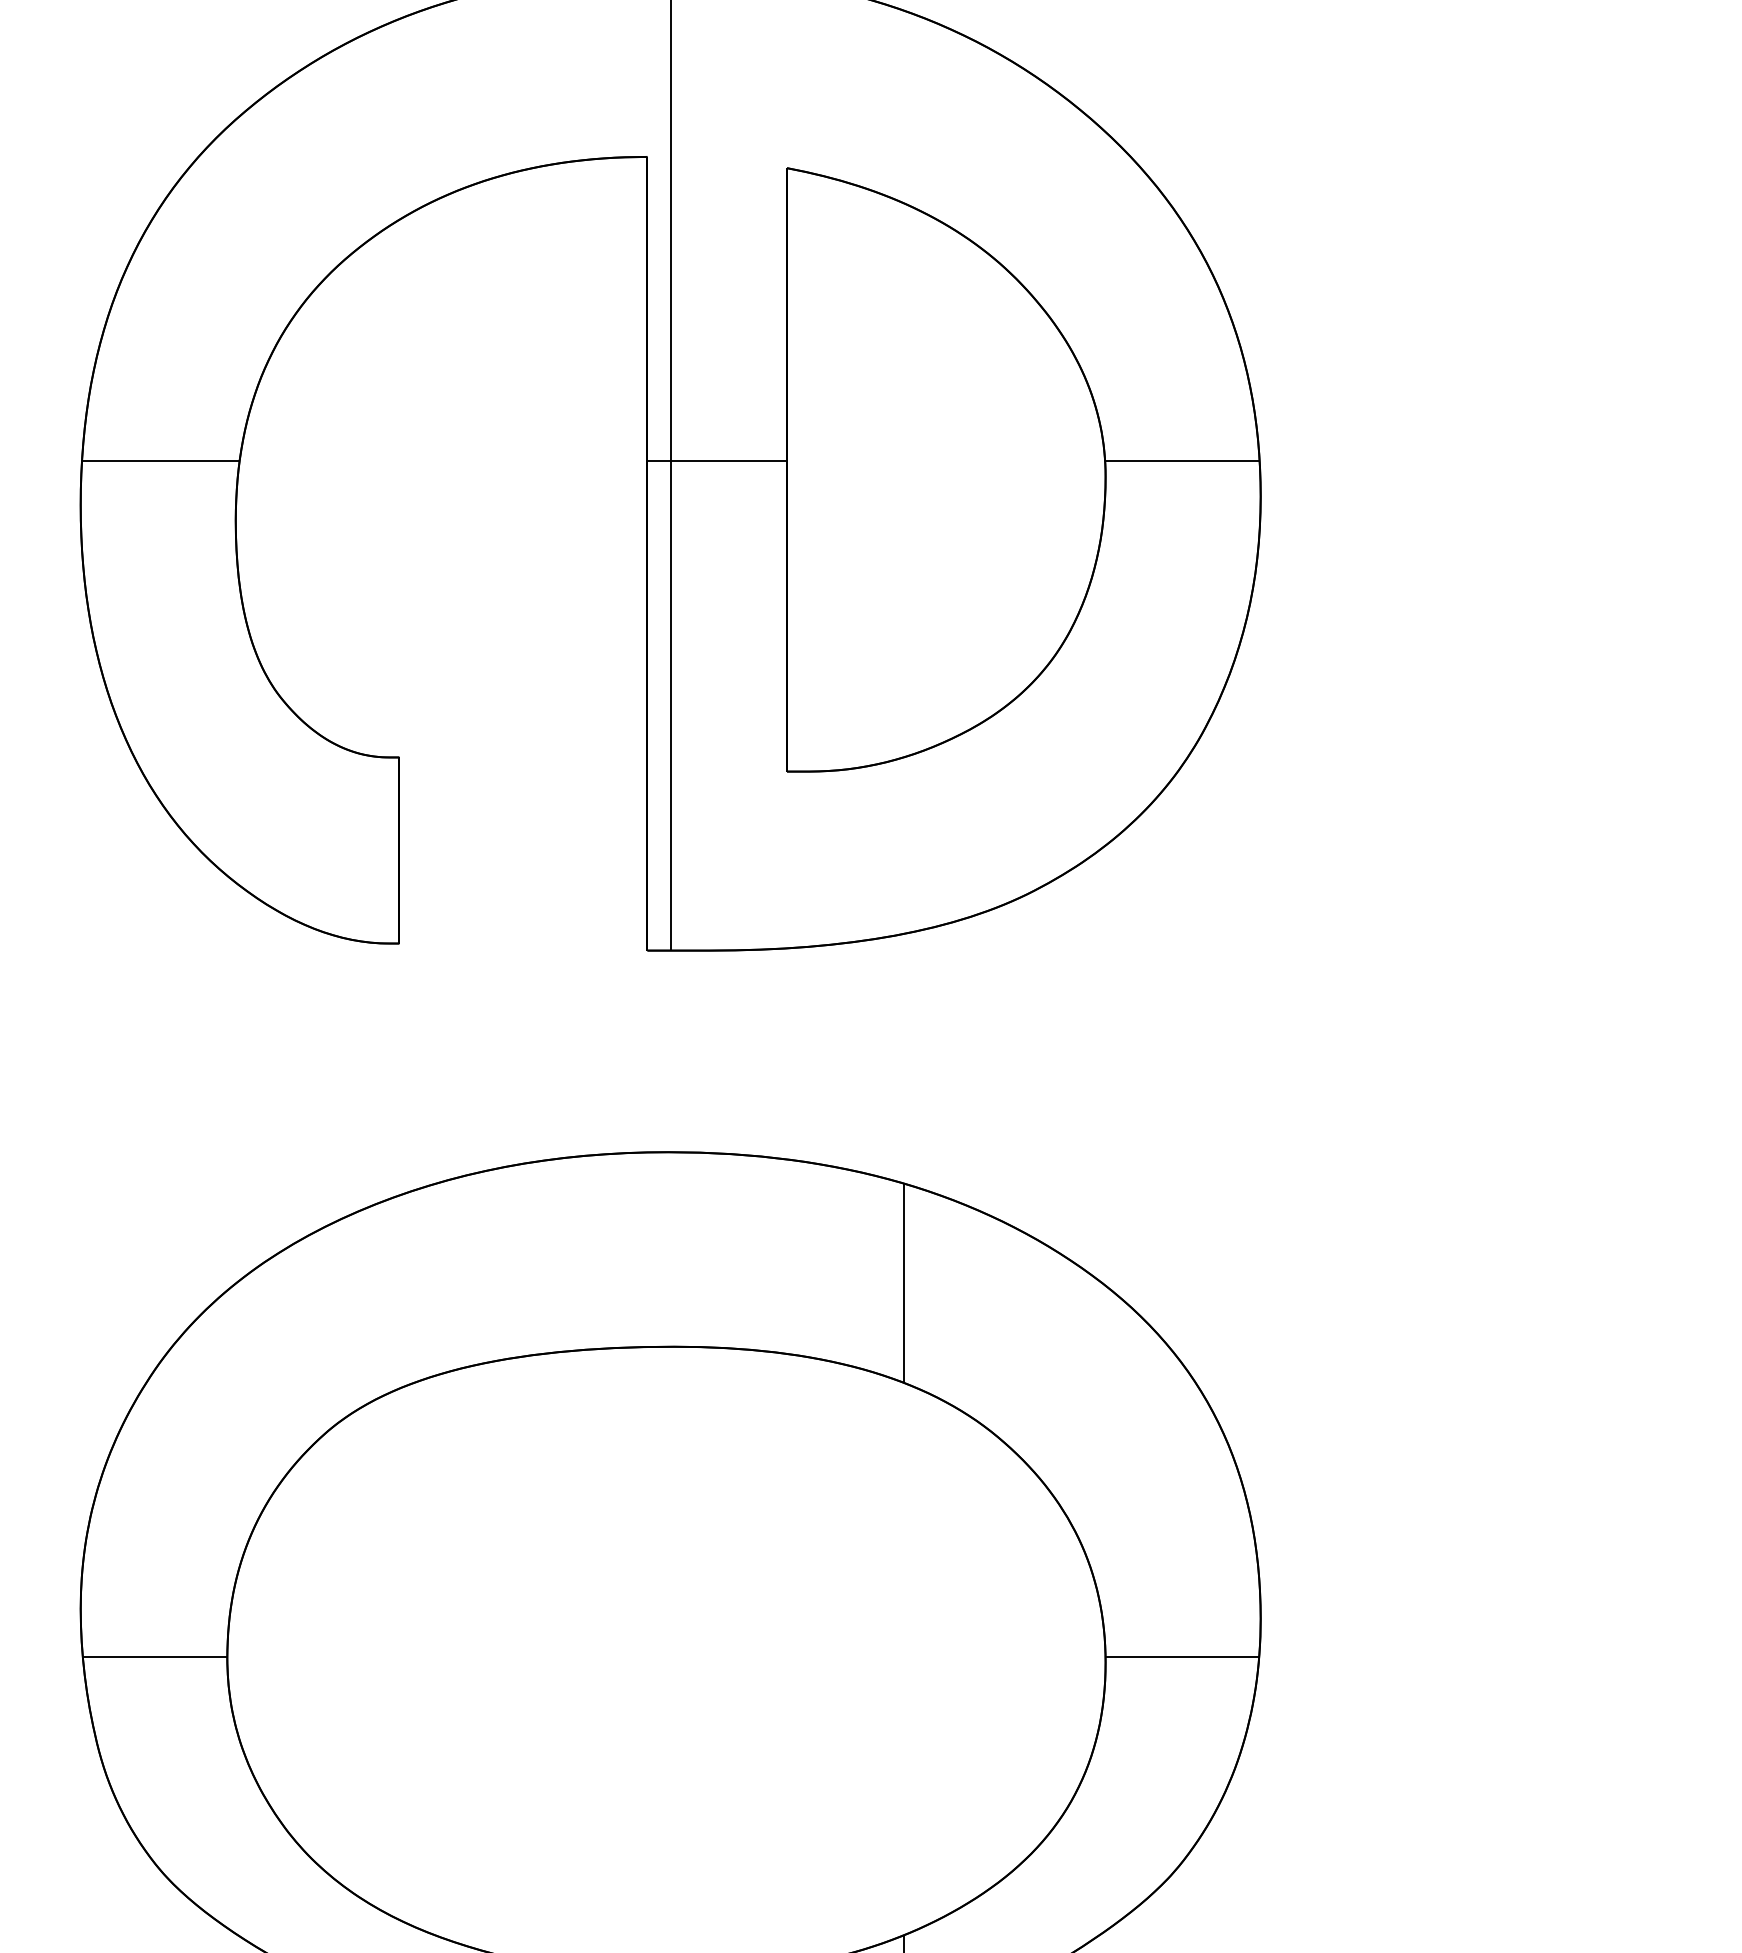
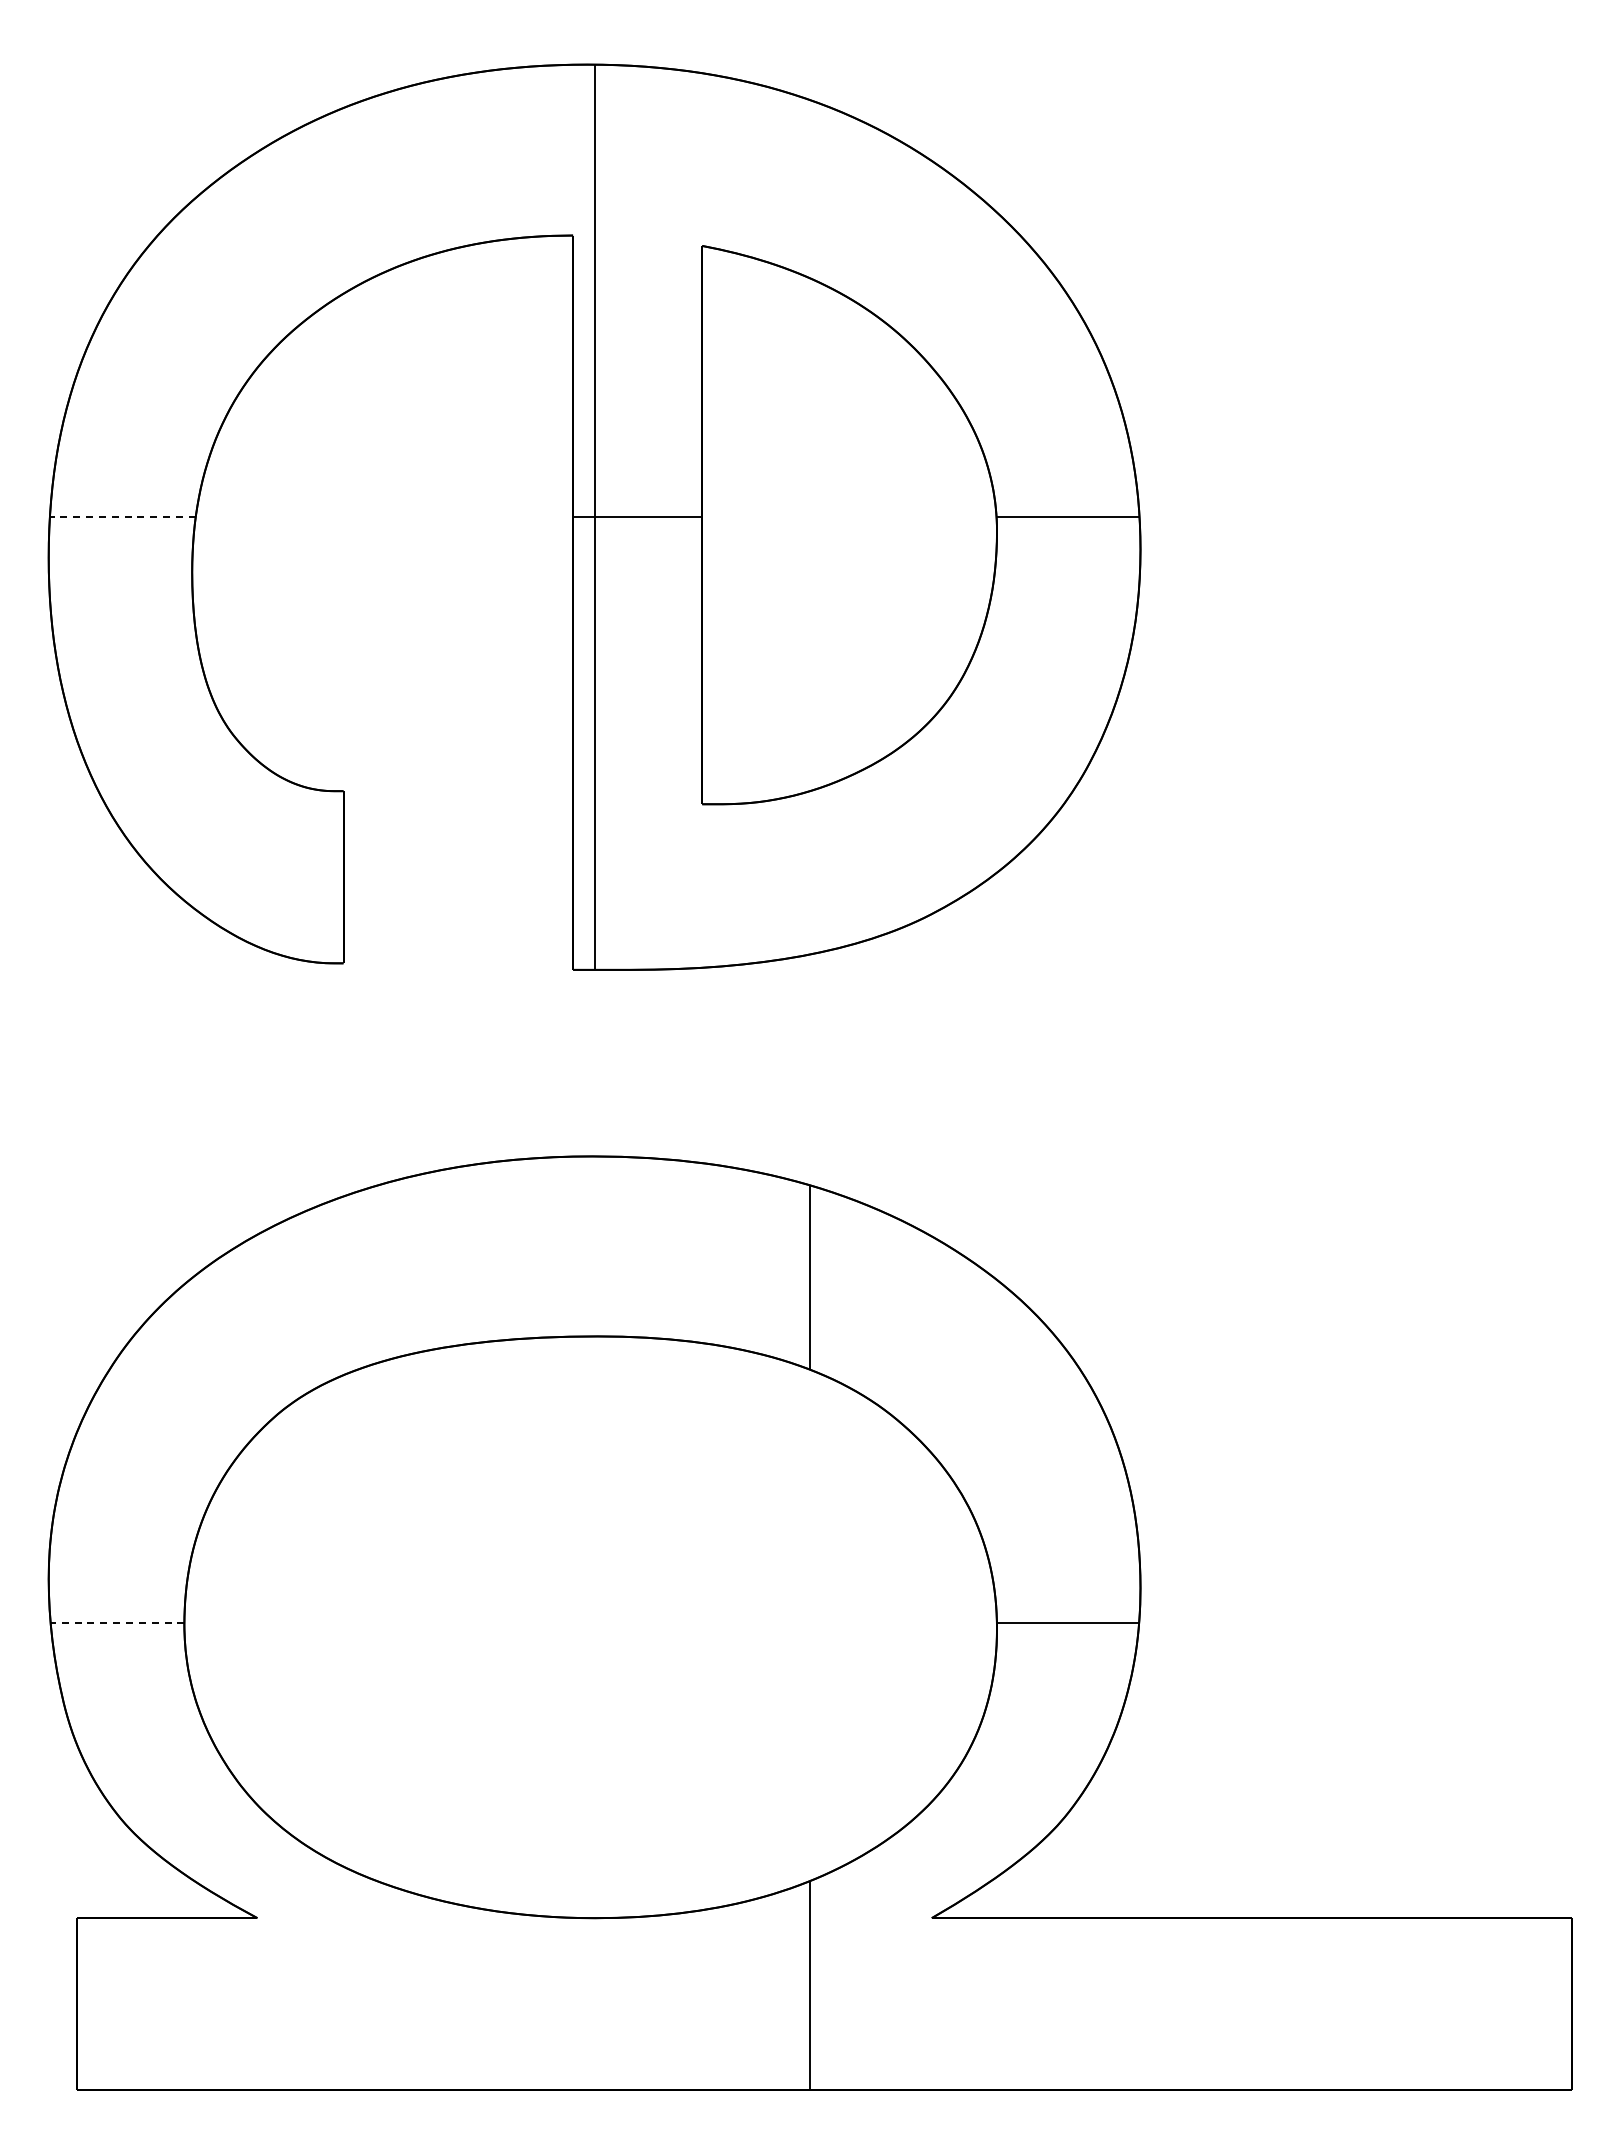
line: (160, 461) -> (122, 517), solid -> dashed
line: (155, 1657) -> (117, 1623), solid -> dashed

